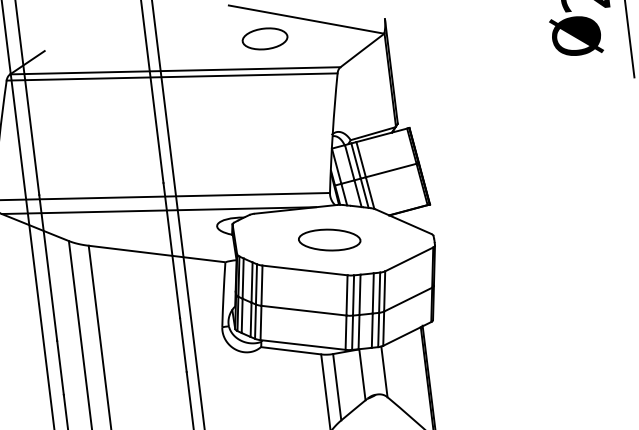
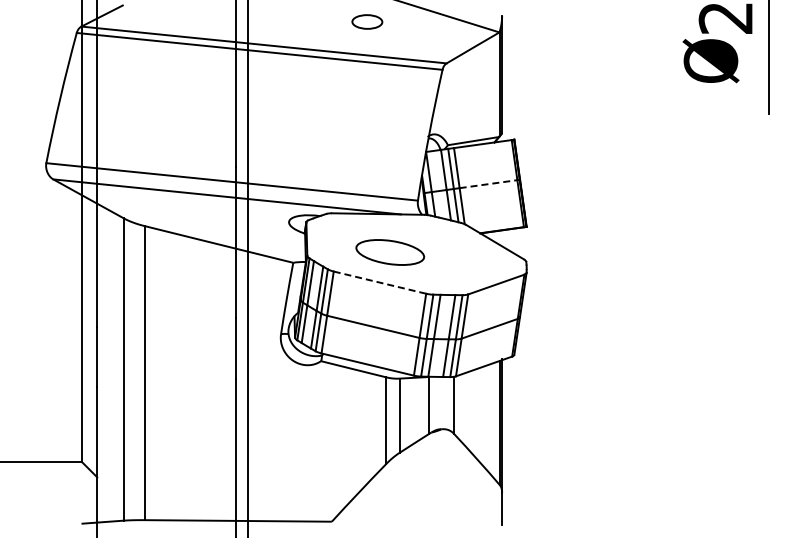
part: (265, 38) -> (367, 21), size x0.6
line: (392, 170) -> (489, 184), solid -> dashed
part: (329, 240) -> (390, 252), moved
line: (304, 270) -> (379, 282), solid -> dashed

